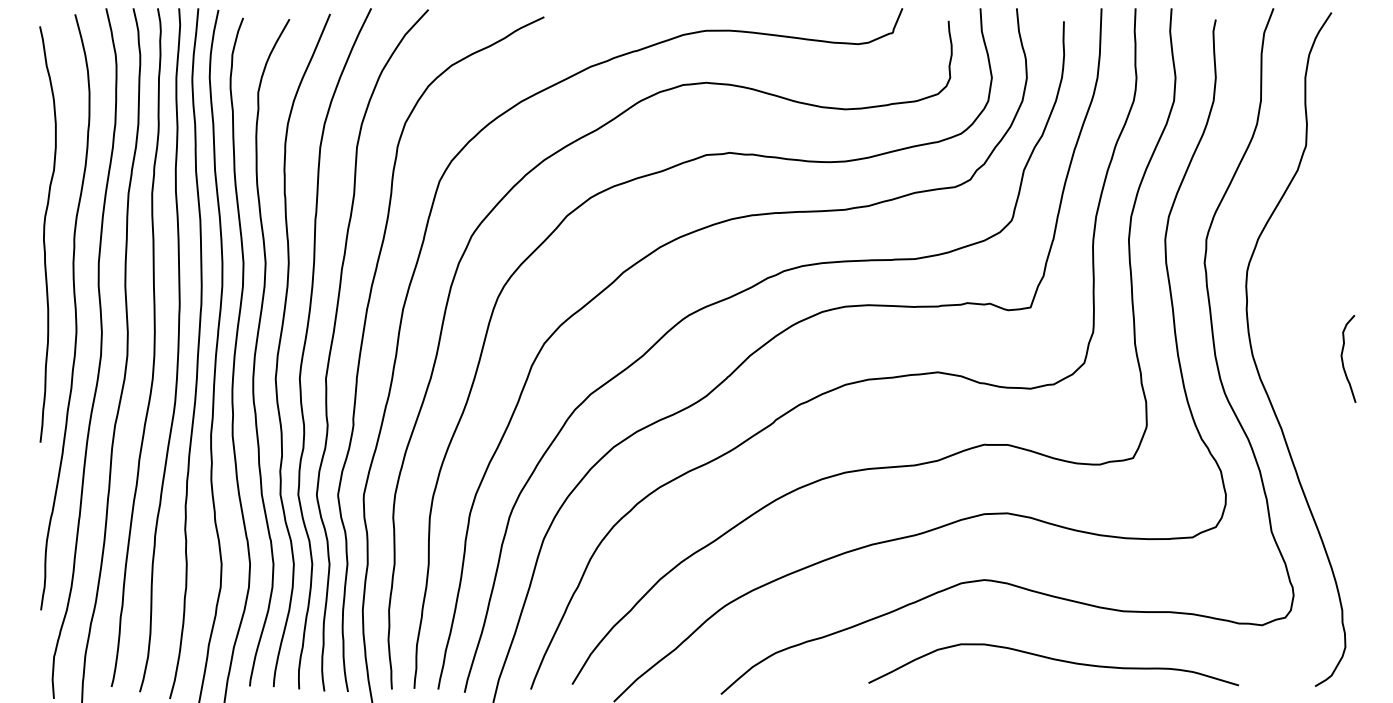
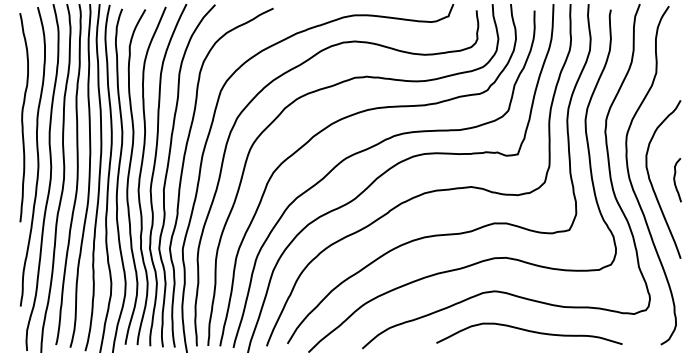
curve: (1298, 365) -> (652, 183), added

